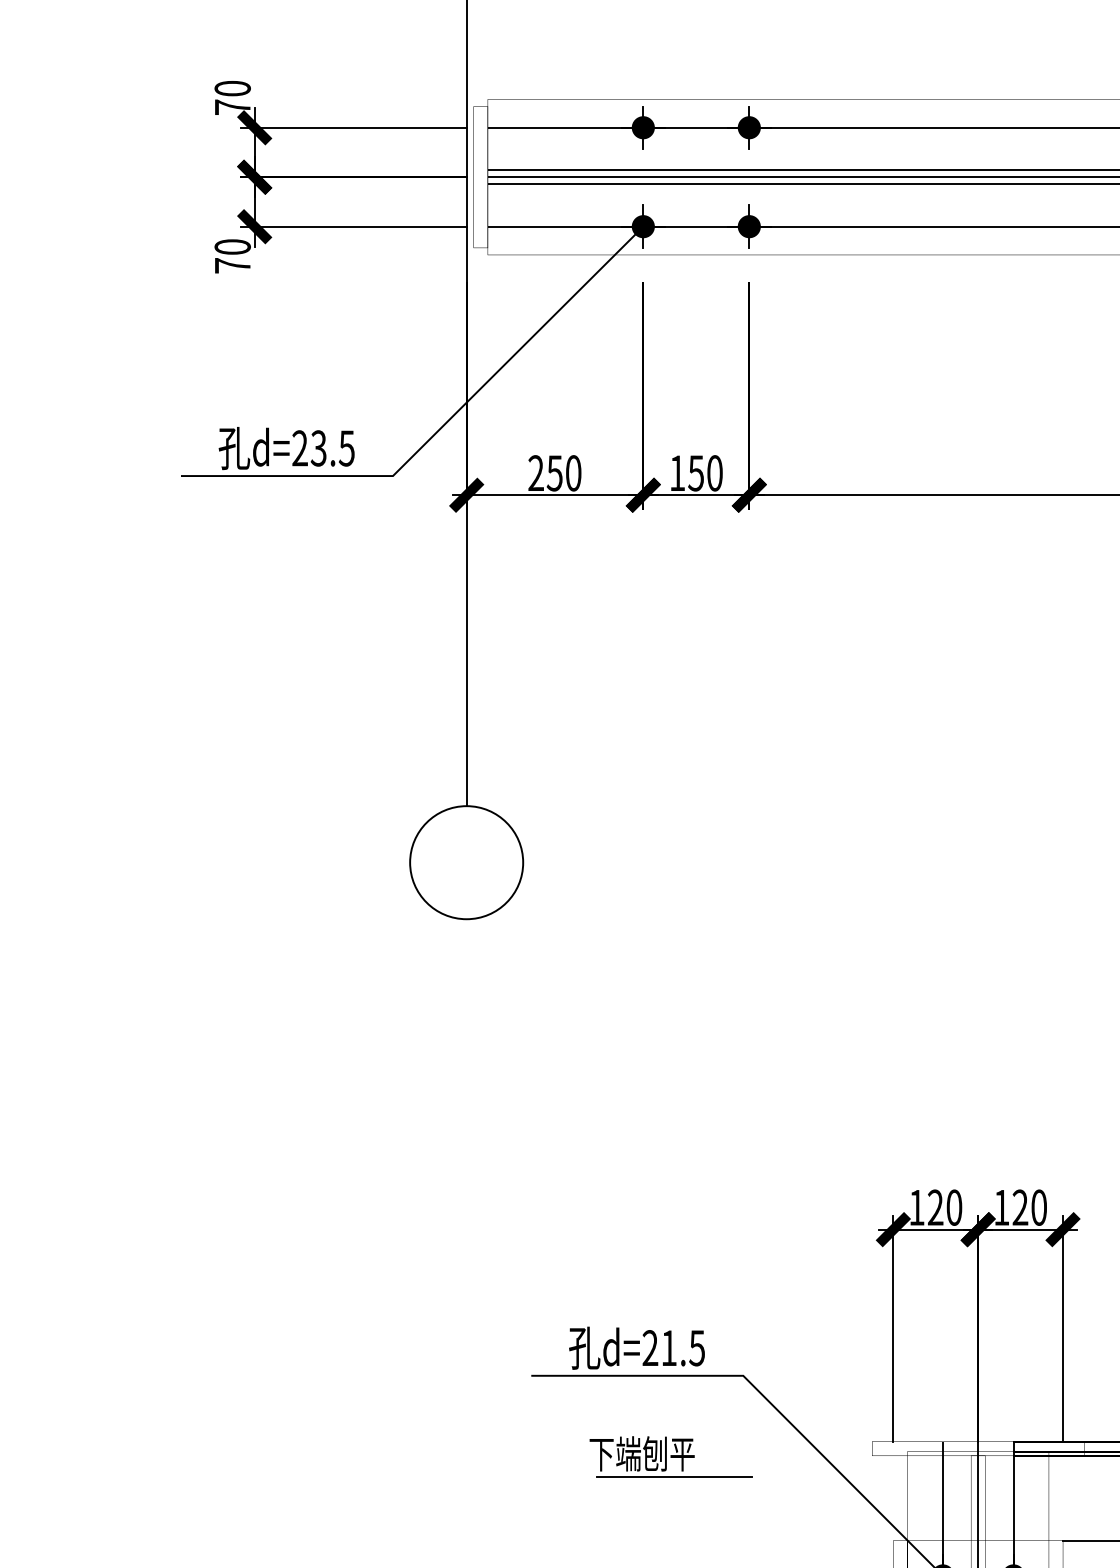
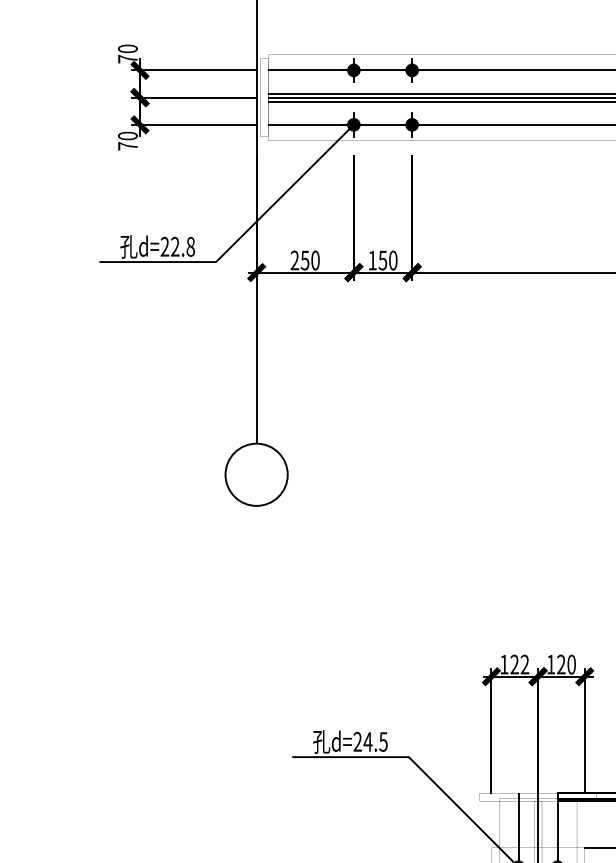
text: (333, 447) -> (183, 246), d=23.5 -> d=22.8
text: (953, 1207) -> (524, 664), 120 -> 122
text: (668, 1347) -> (367, 741), d=21.5 -> d=24.5
part: (671, 1456) -> (369, 801), removed

